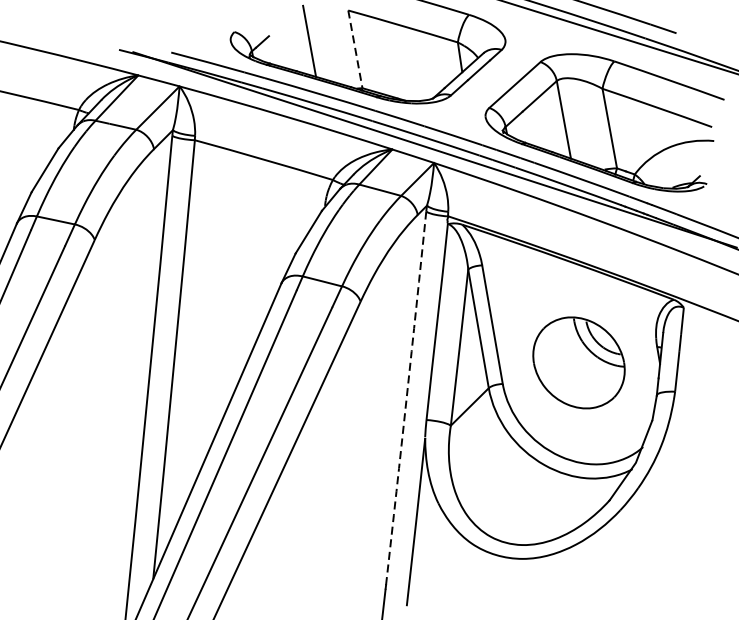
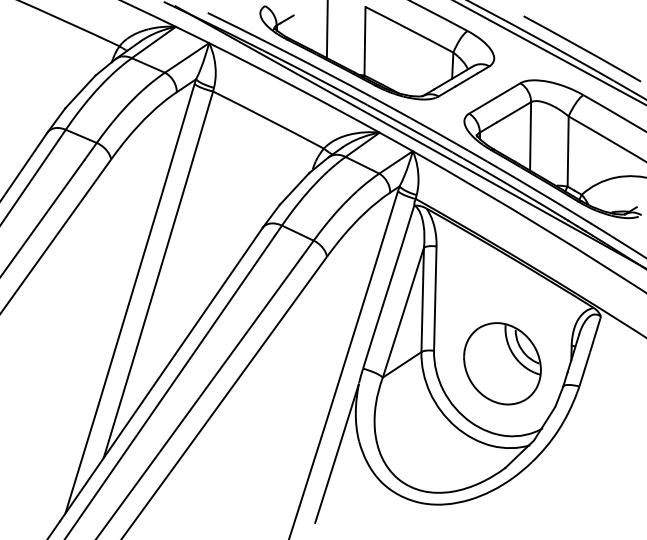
line: (355, 49) -> (365, 41), dashed -> solid
part: (578, 362) -> (502, 363), moved
arc: (406, 397) -> (349, 346), dashed -> solid

